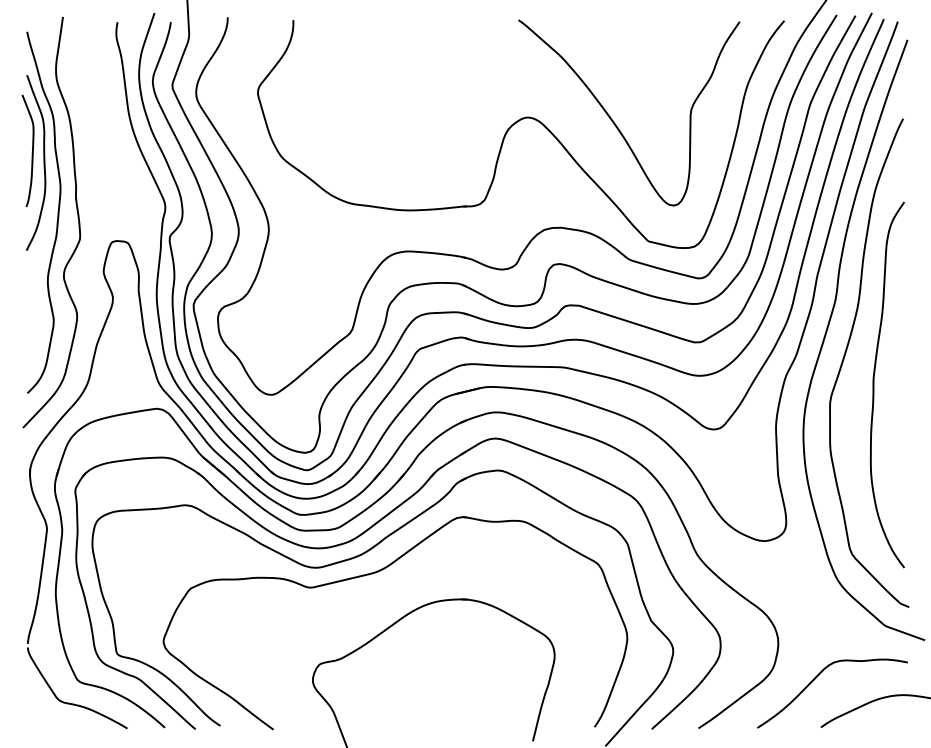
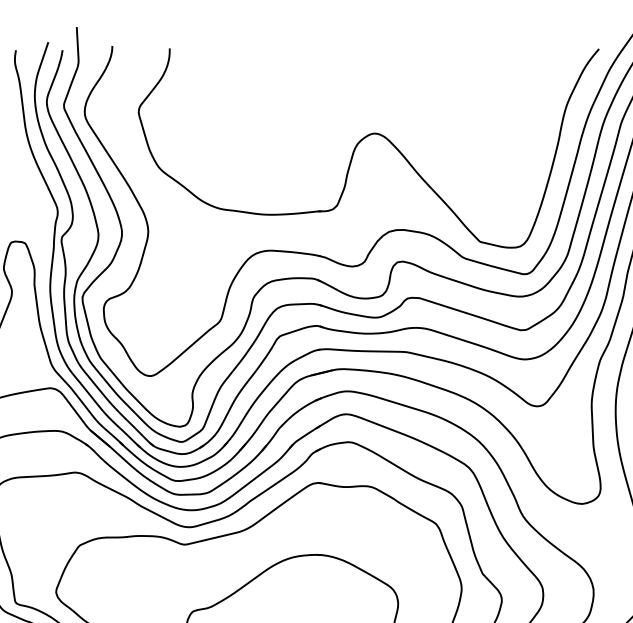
curve: (616, 124) -> (452, 139), removed

